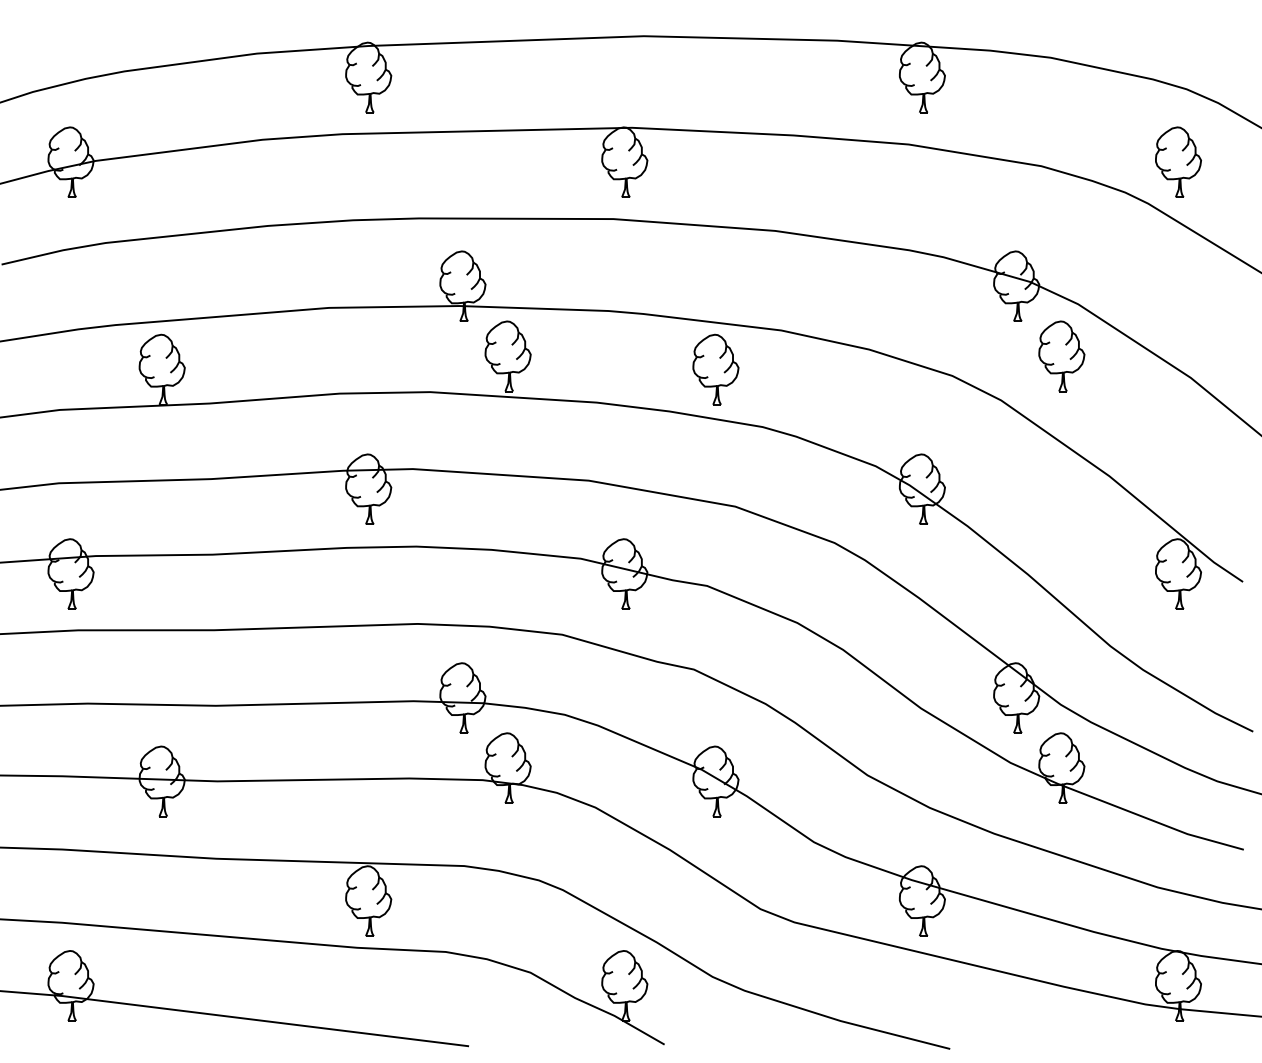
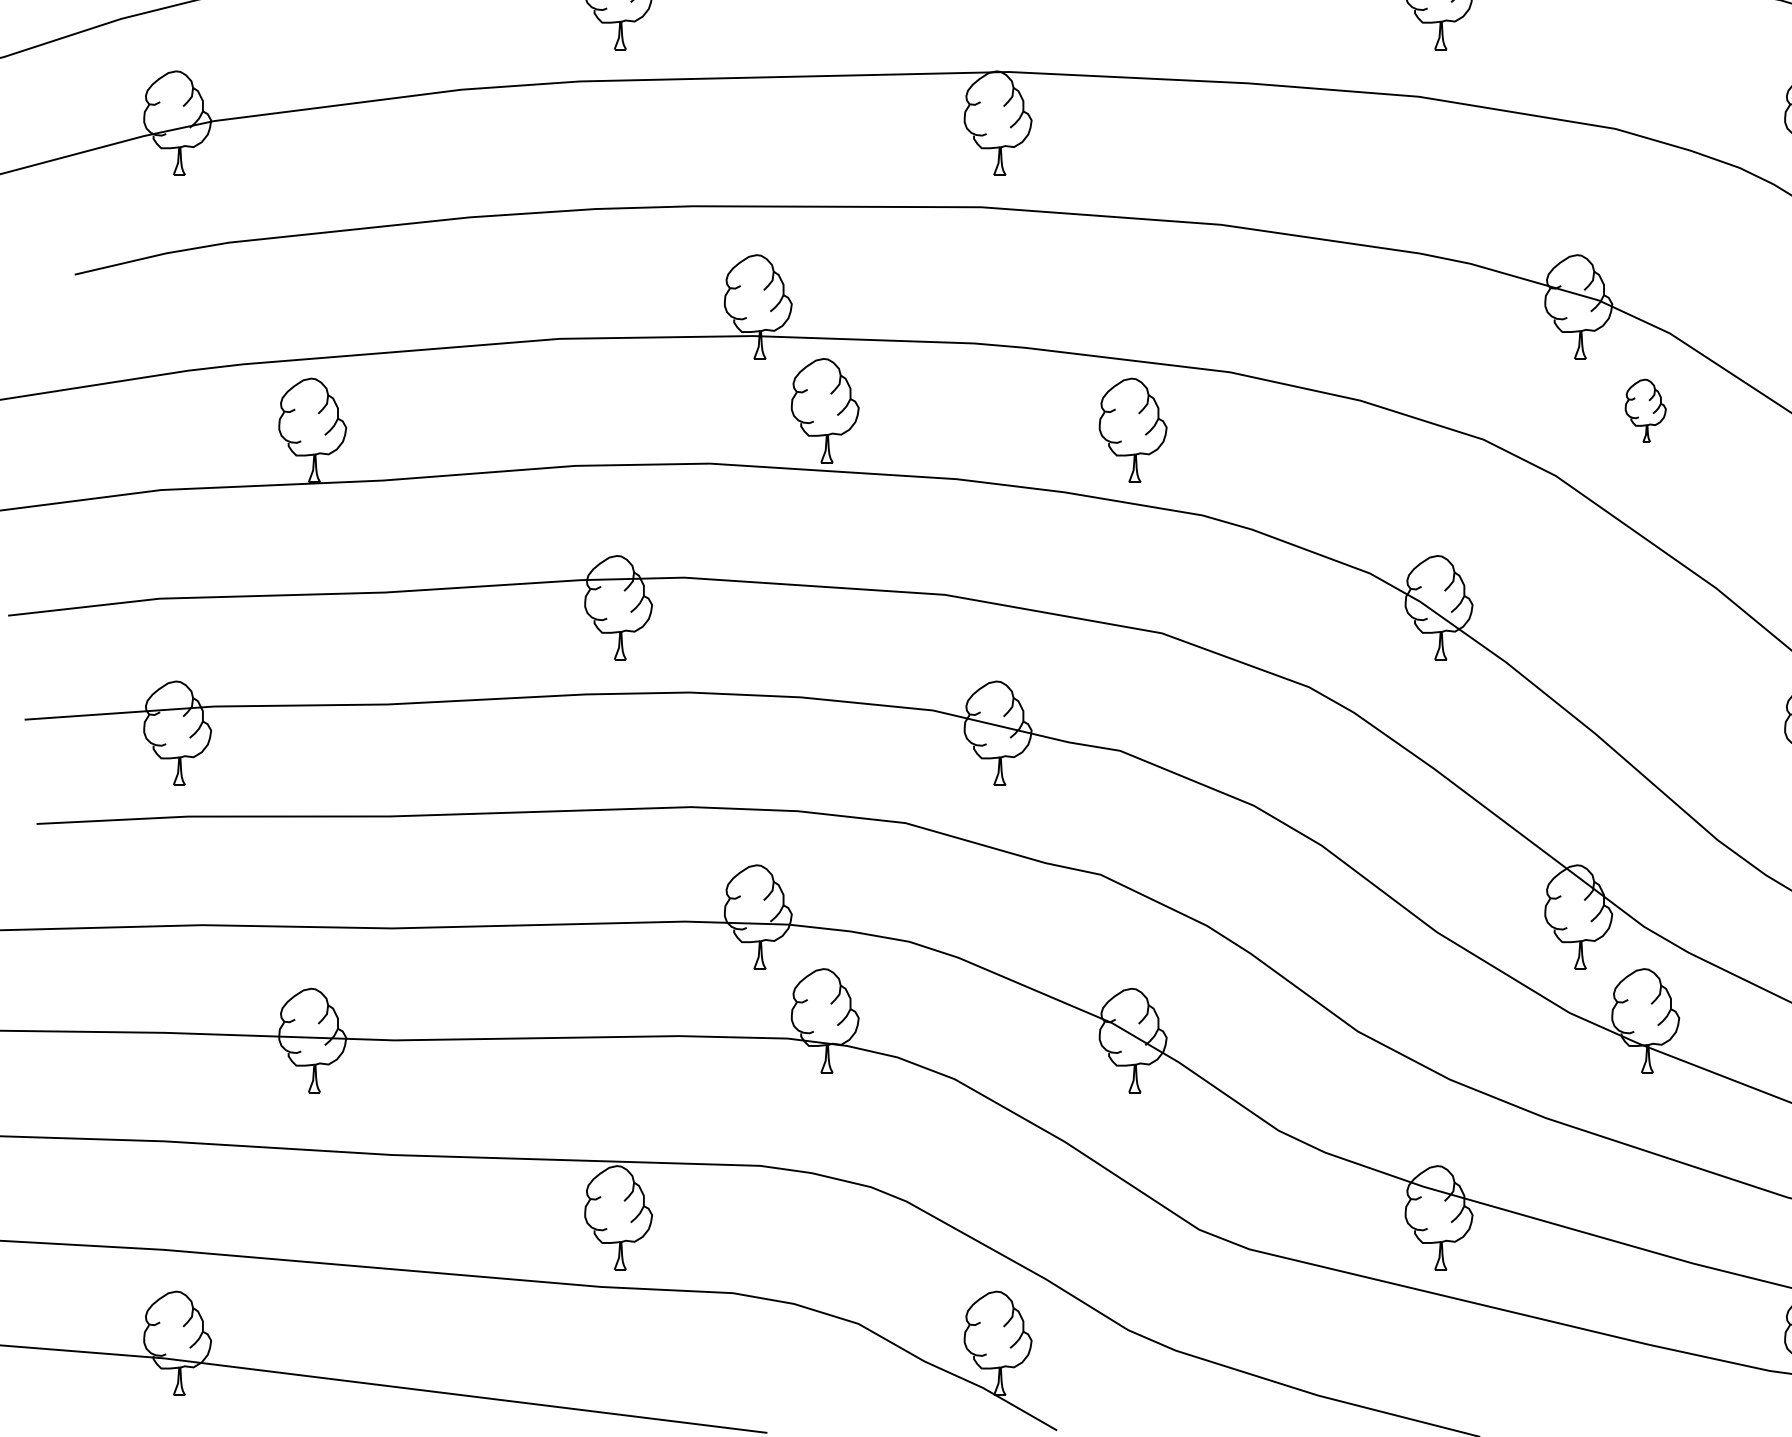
part: (1061, 356) -> (1645, 410), size x0.6

